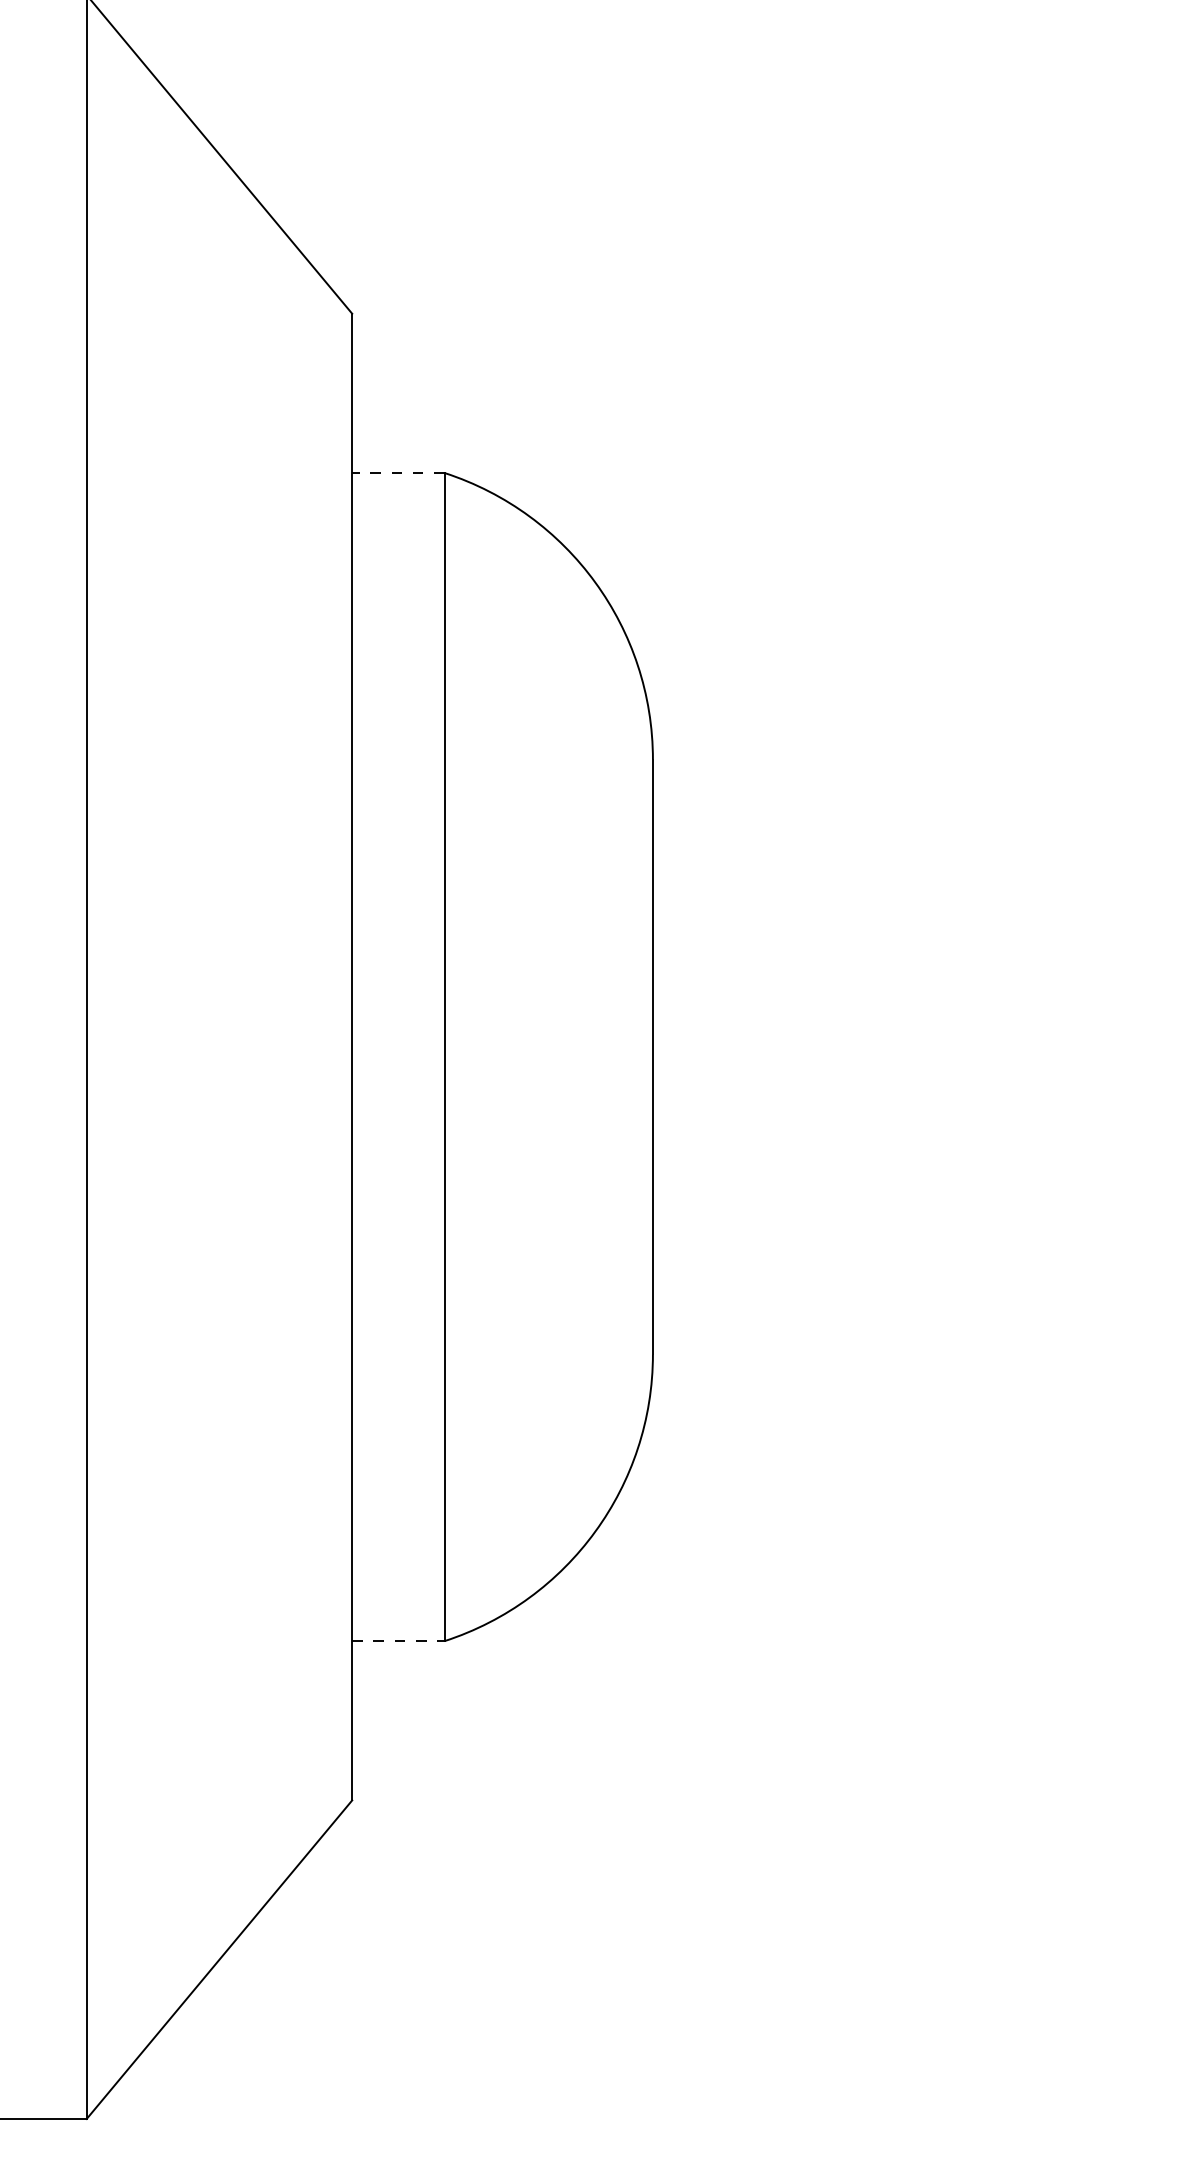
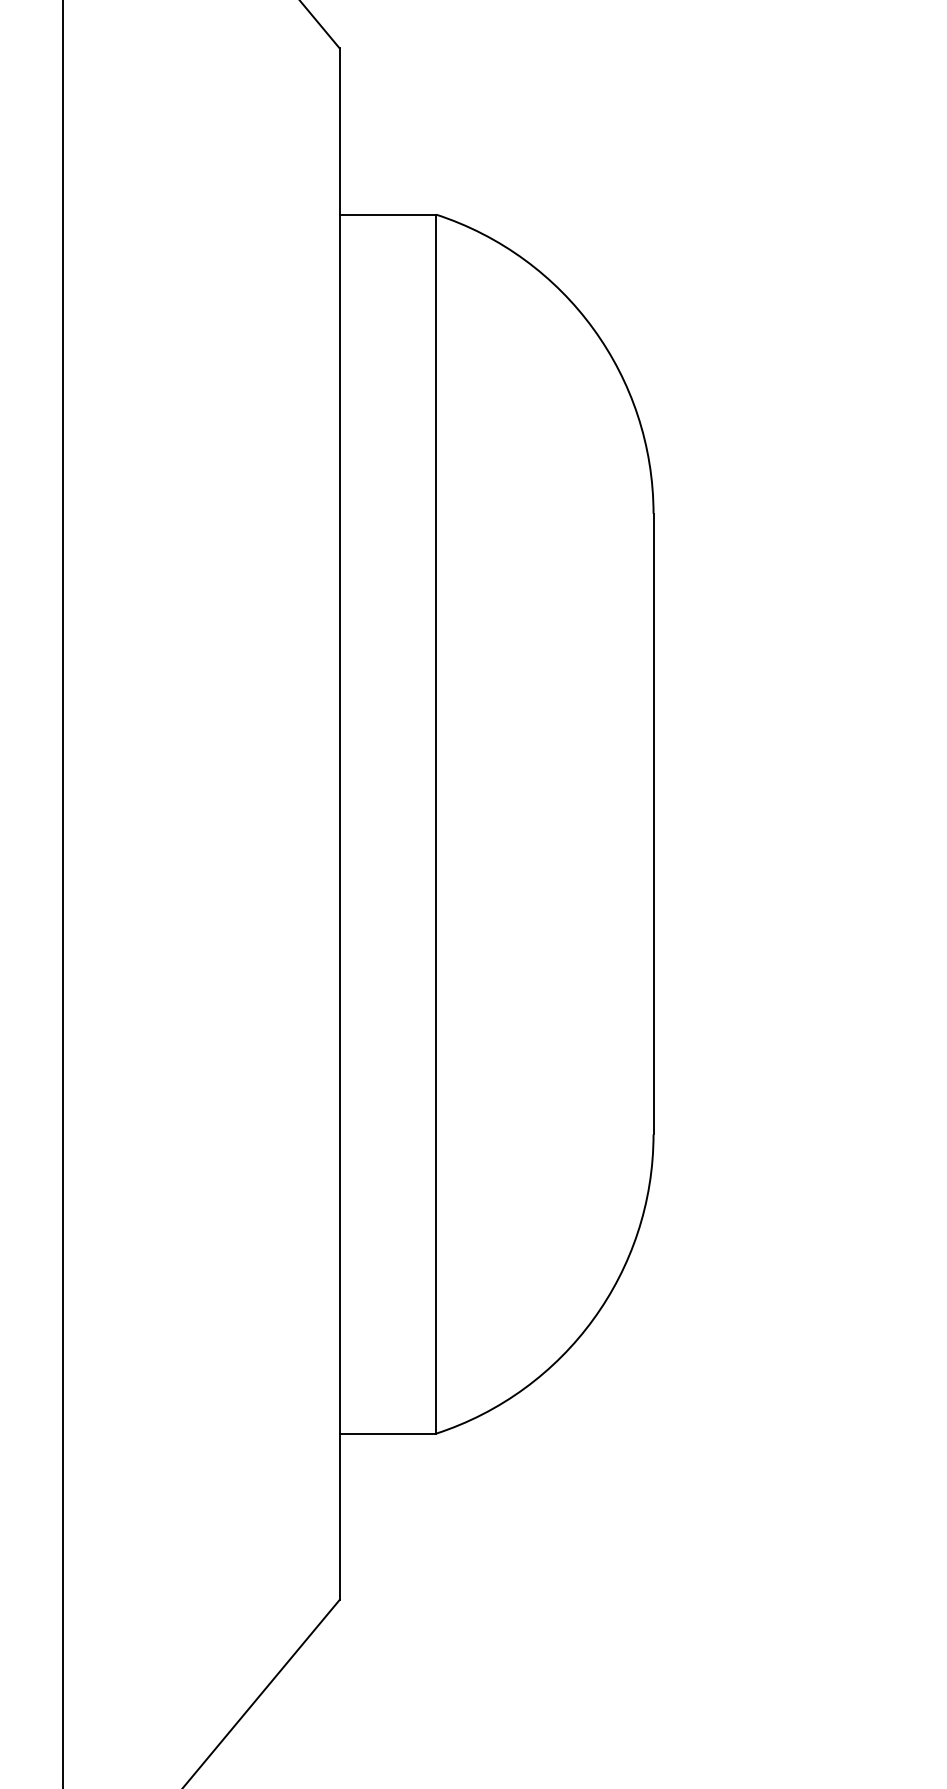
line: (397, 473) -> (386, 215), dashed -> solid
line: (398, 1641) -> (388, 1434), dashed -> solid

